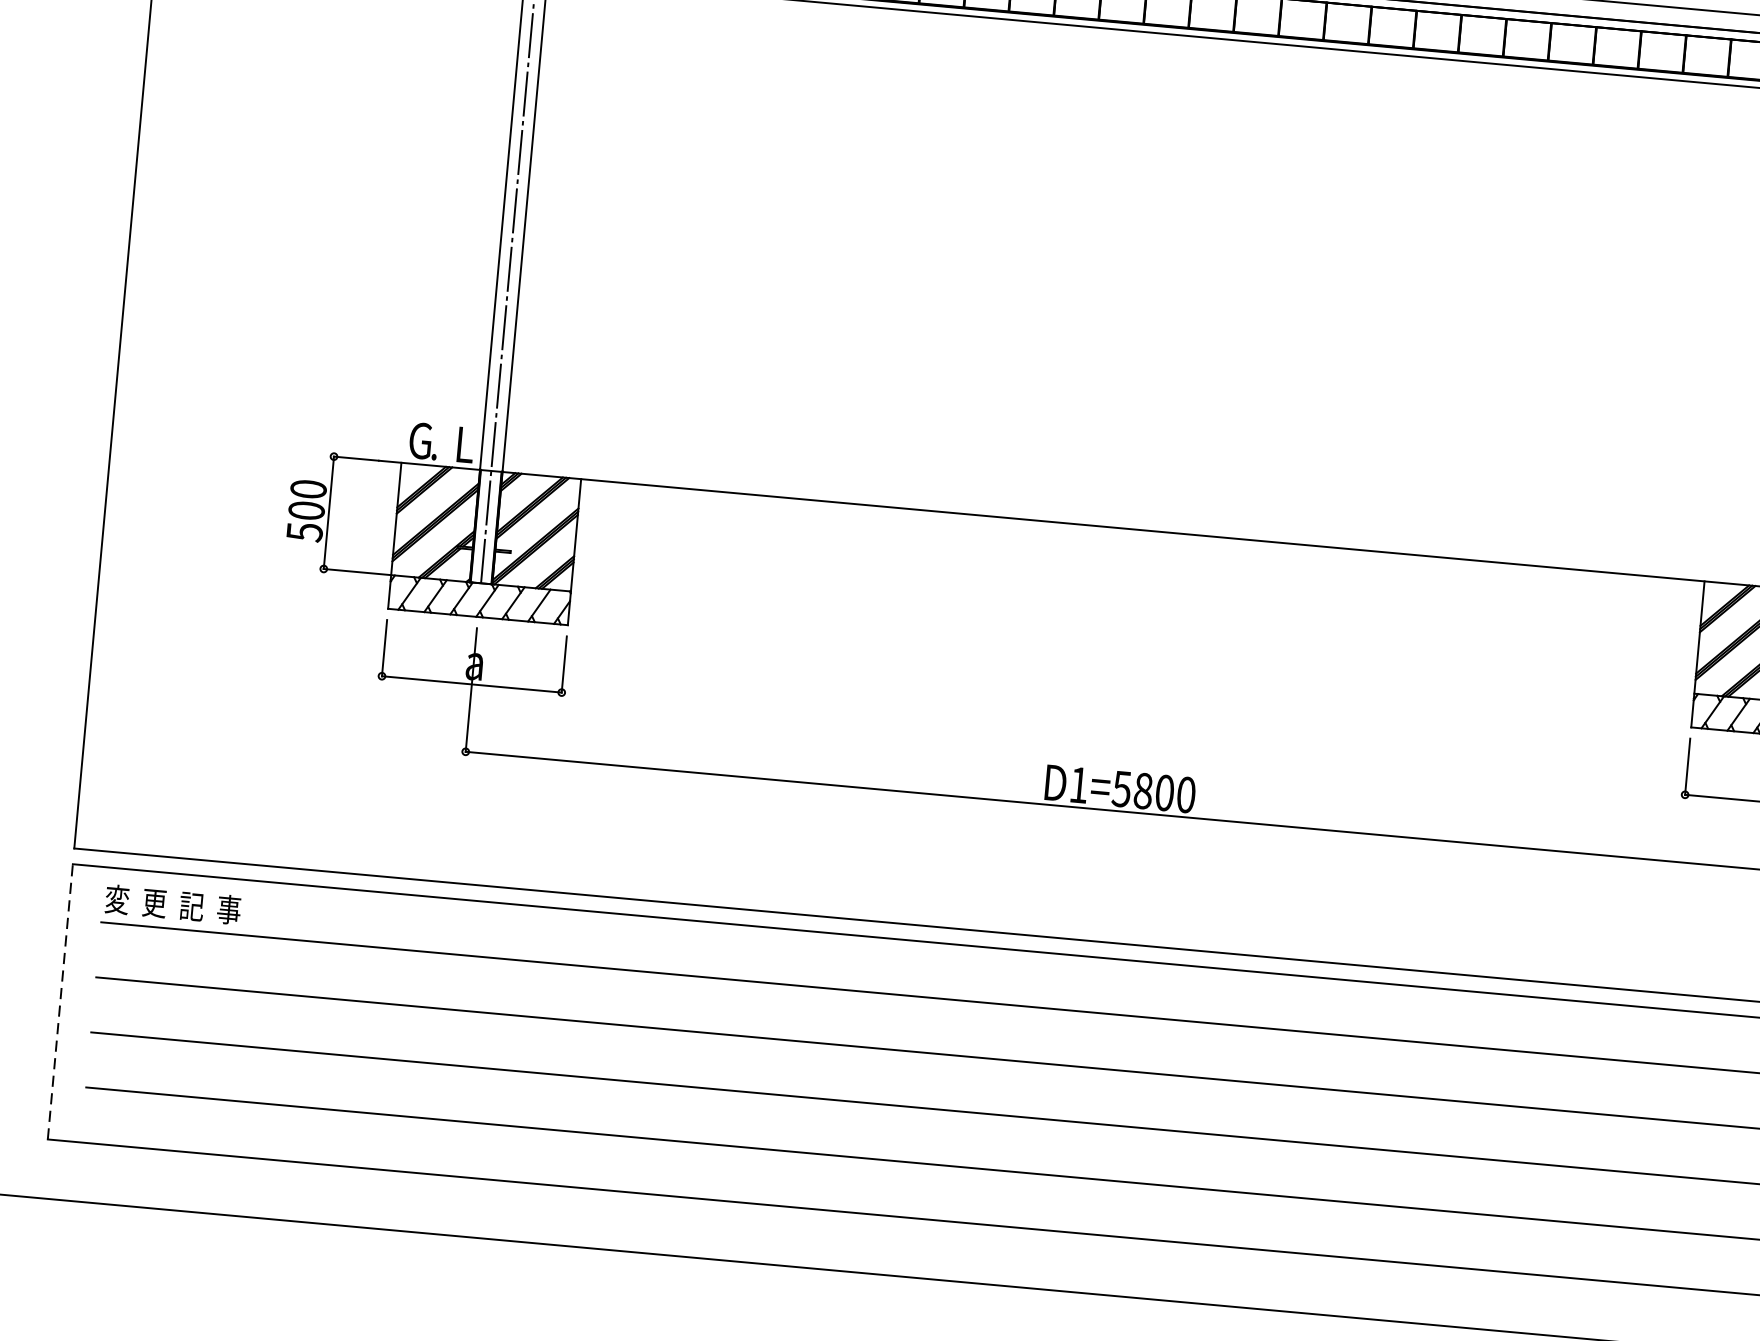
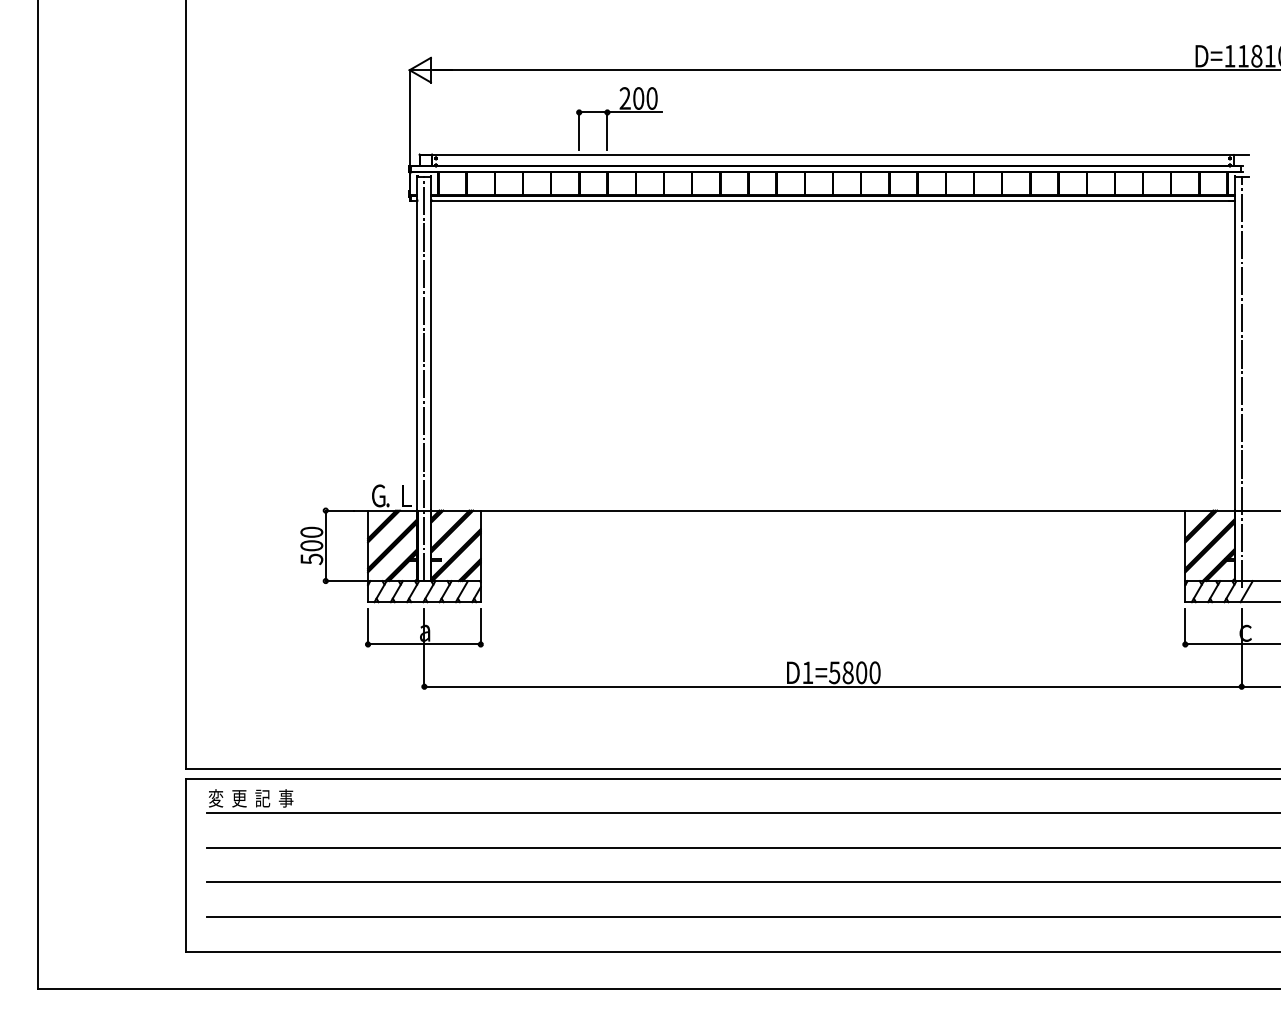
line: (60, 1000) -> (186, 864), dashed -> solid

